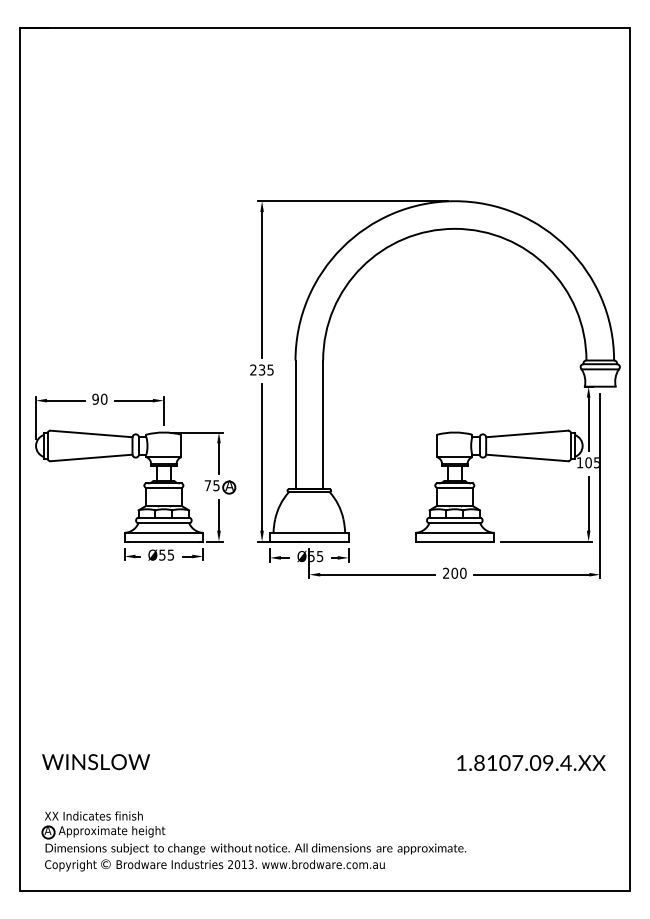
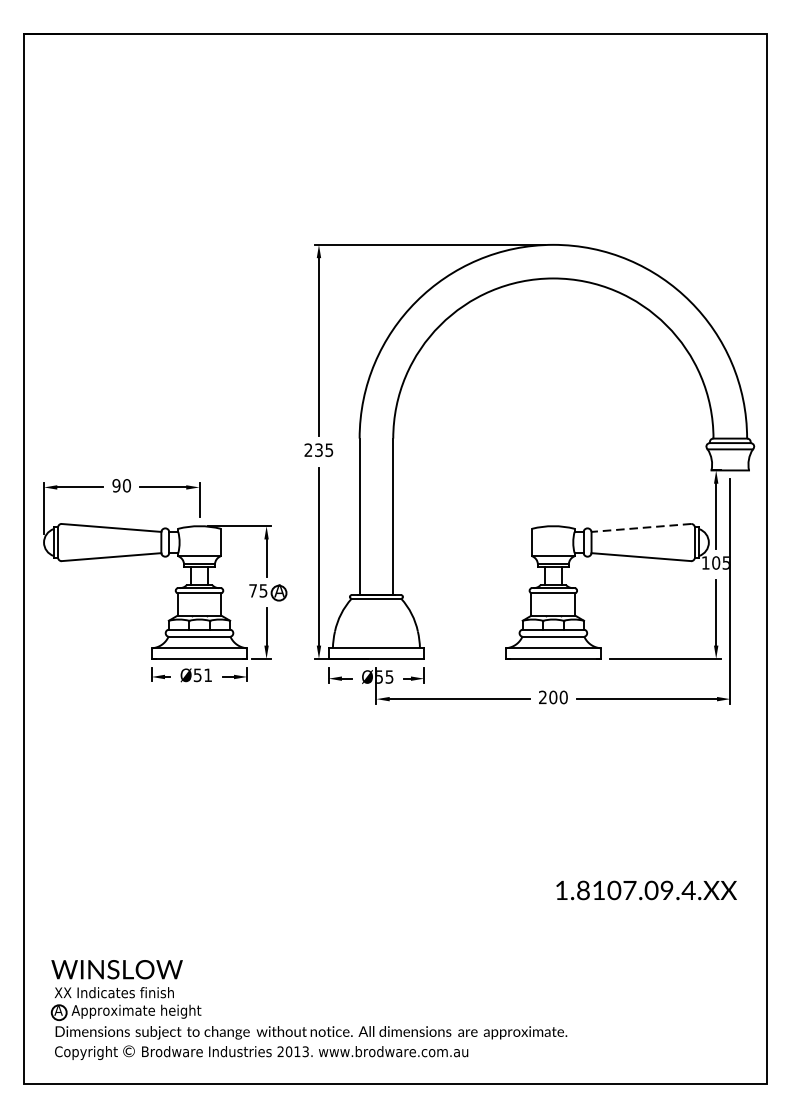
line: (526, 434) -> (640, 528), solid -> dashed
text: (170, 554) -> (207, 674), Ø55 -> Ø51
text: (96, 762) -> (117, 970), moved
text: (531, 762) -> (646, 889), moved

